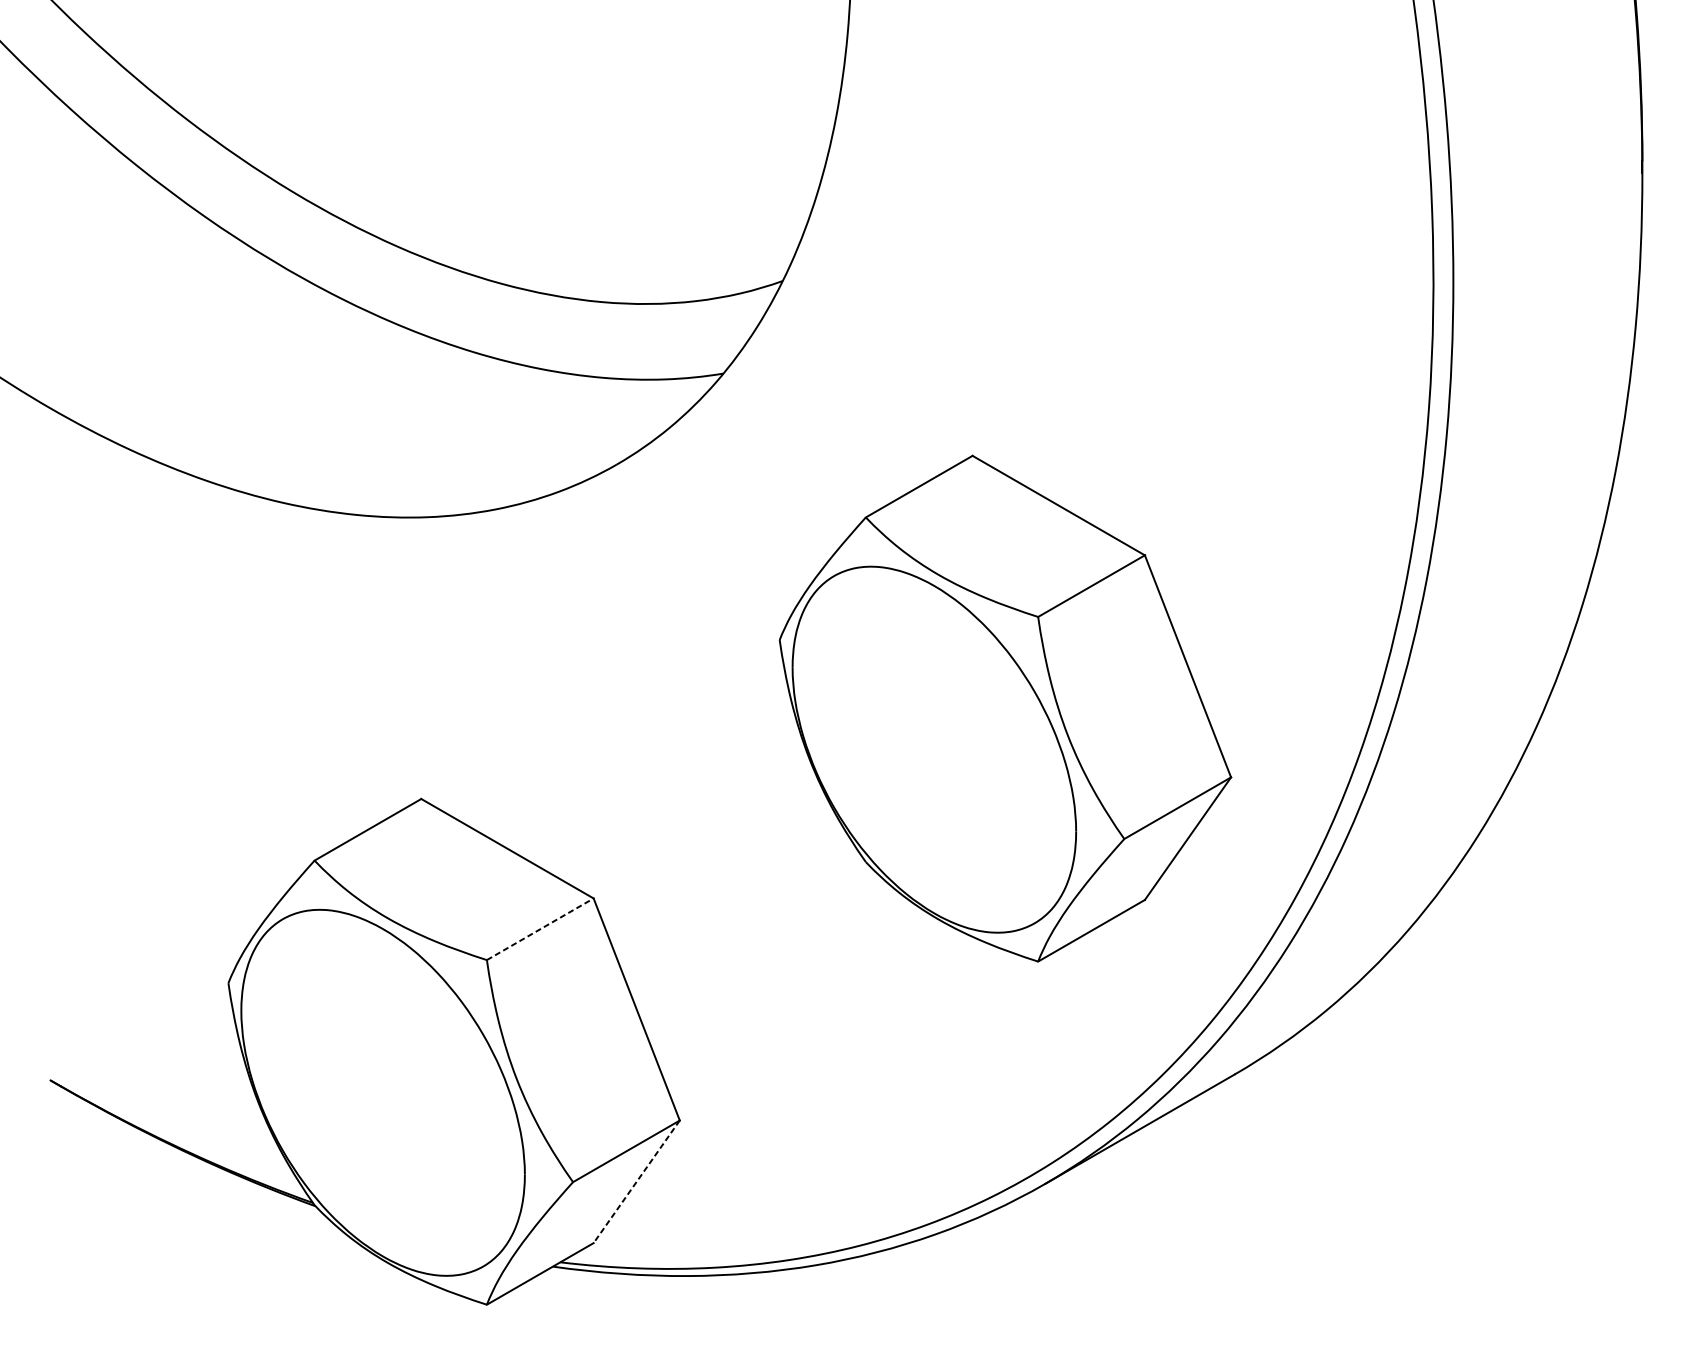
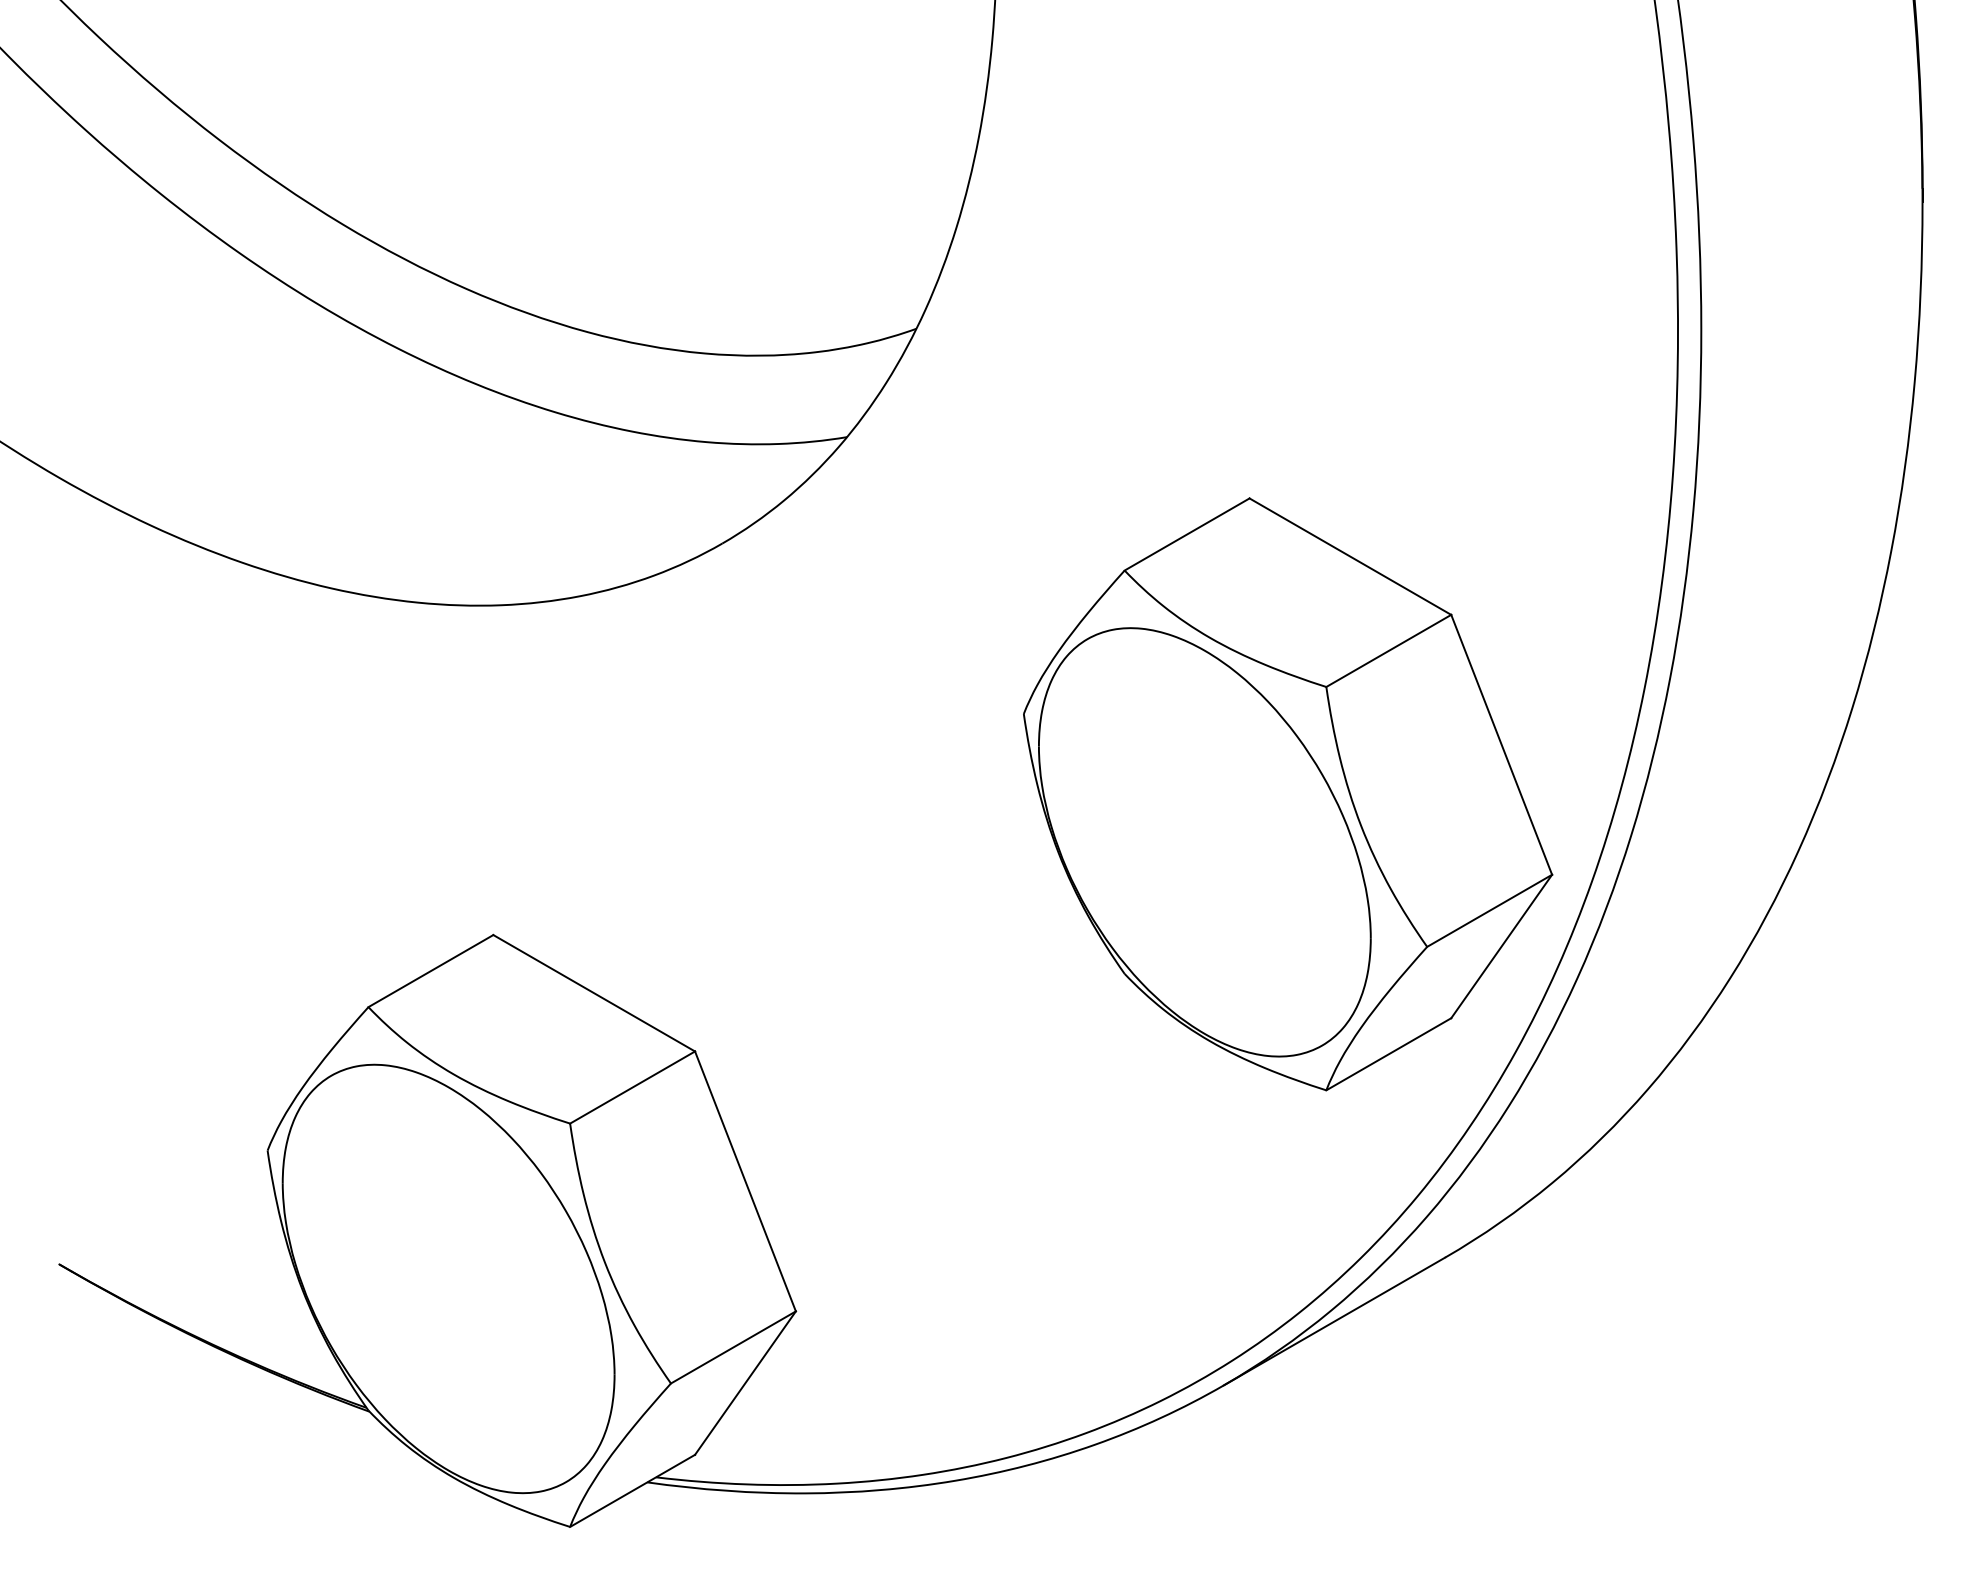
part: (1005, 708) -> (1288, 794), moved
line: (541, 929) -> (633, 1087), dashed -> solid
line: (636, 1182) -> (745, 1383), dashed -> solid

